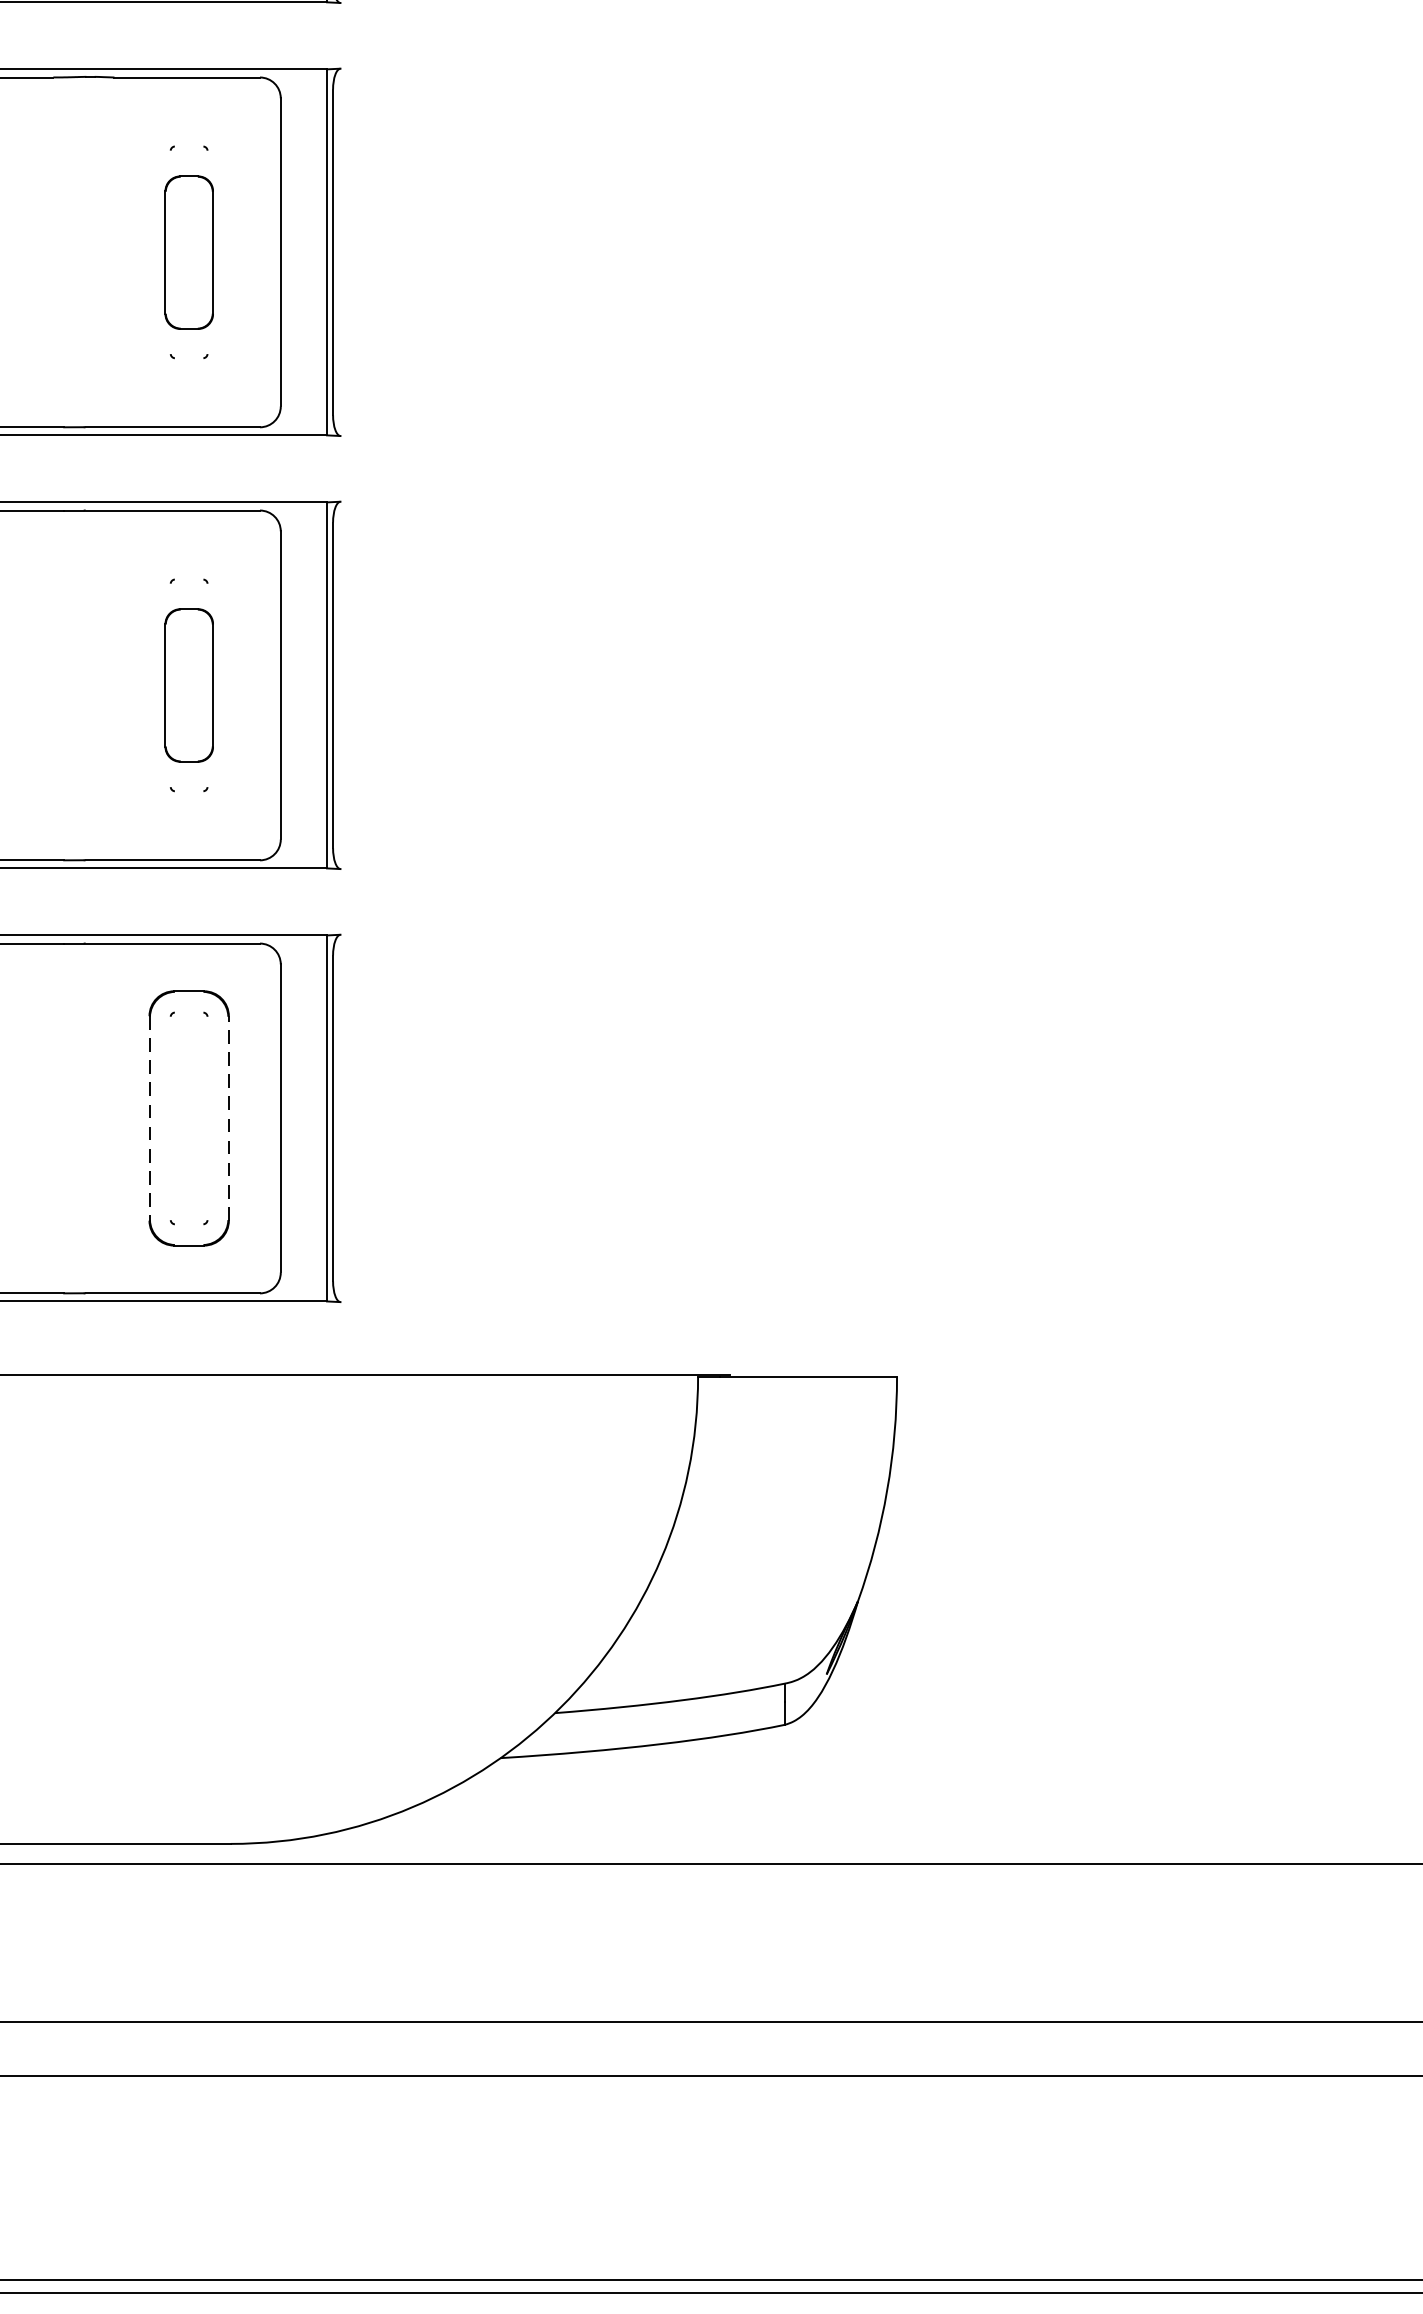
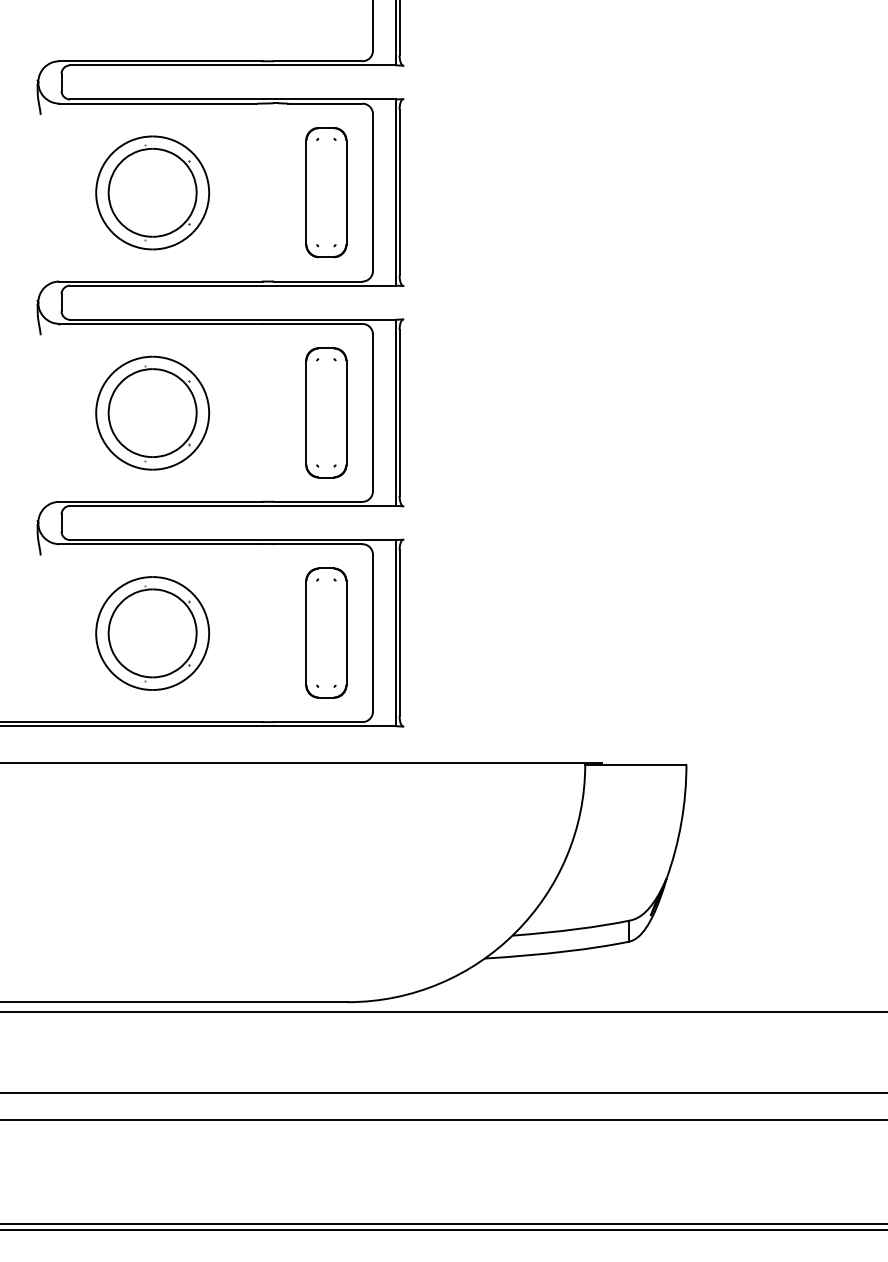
part: (189, 252) -> (326, 192), size x1.67
part: (189, 684) -> (326, 412), size x1.67
line: (228, 1117) -> (346, 632), dashed -> solid
line: (150, 1119) -> (306, 633), dashed -> solid

